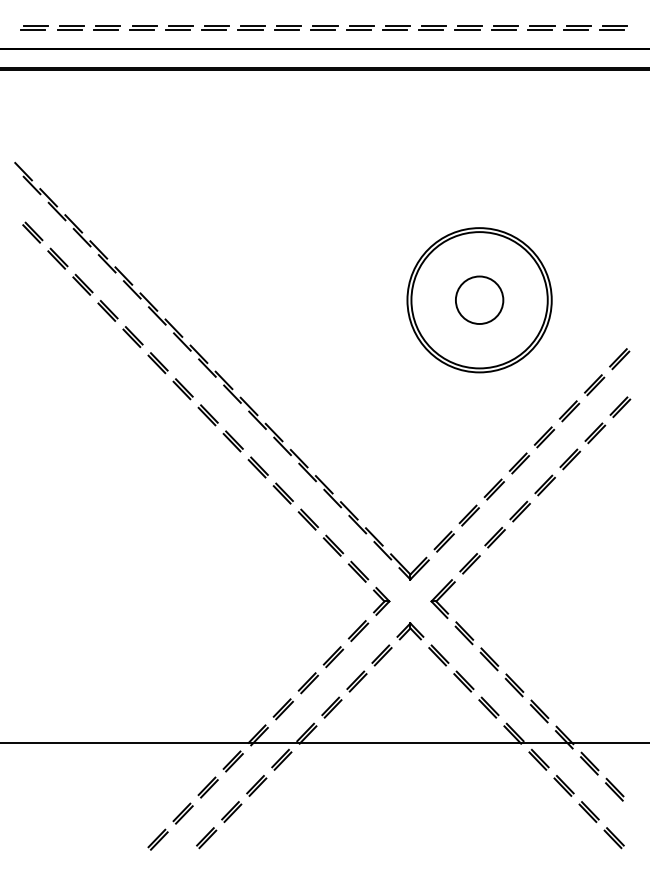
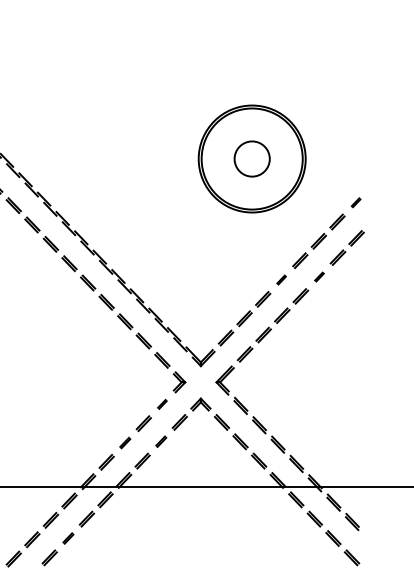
part: (619, 359) -> (355, 202), size x0.6
part: (570, 459) -> (319, 277), size x0.6
part: (518, 463) -> (281, 280), size x0.6
part: (358, 631) -> (162, 404), size x0.6
part: (356, 681) -> (160, 441), size x0.7
part: (308, 683) -> (125, 443), size x0.7
part: (231, 811) -> (68, 538), size x0.7

